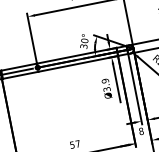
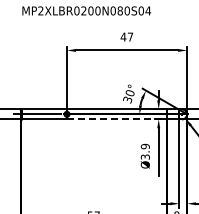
line: (78, 64) -> (116, 119), solid -> dashed

